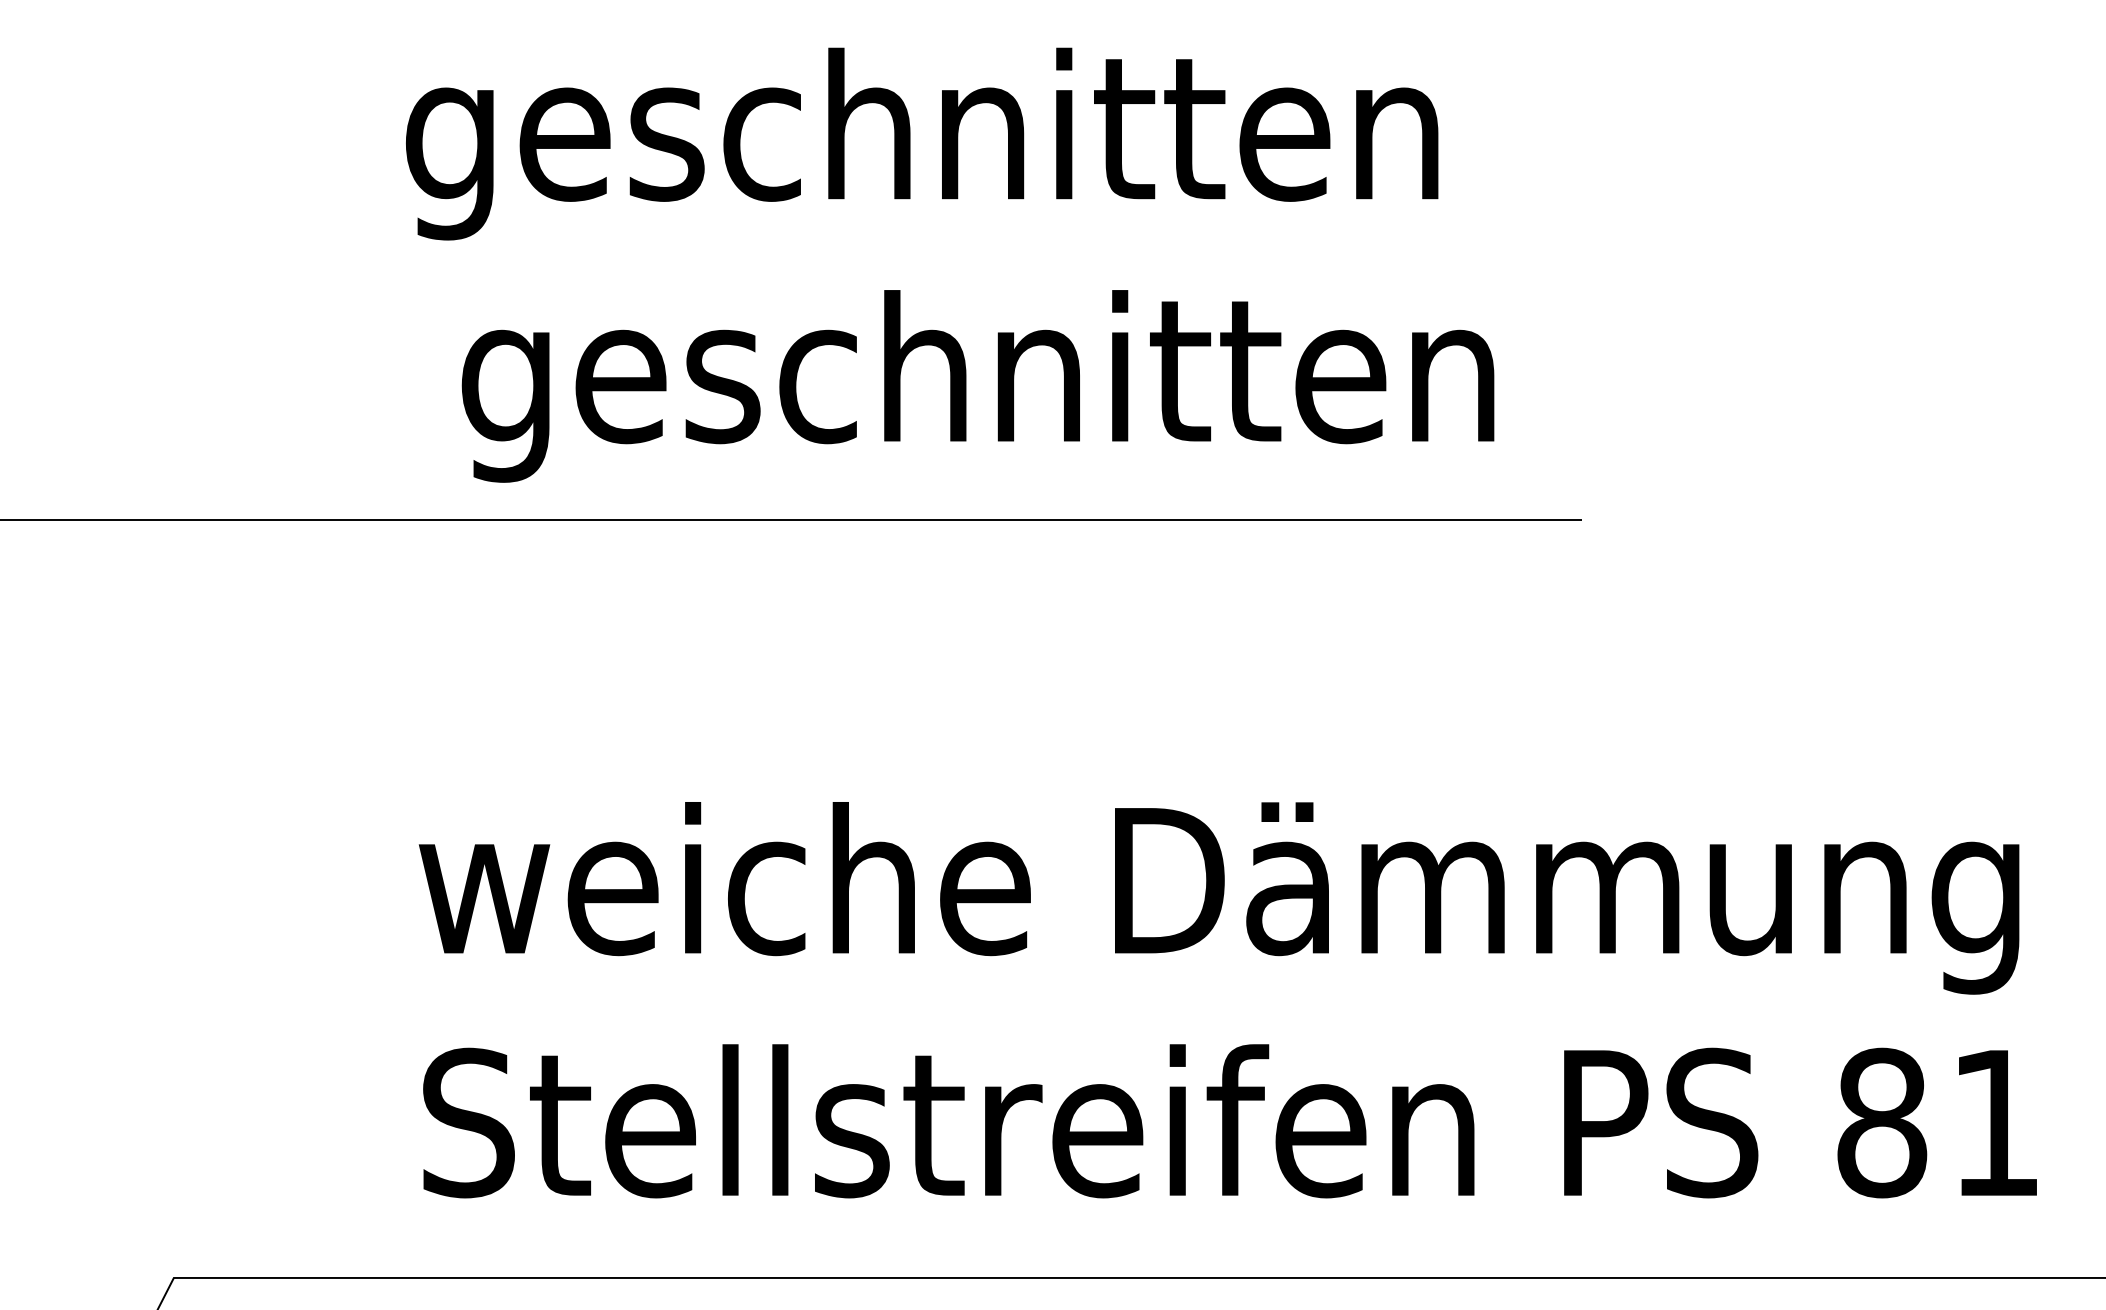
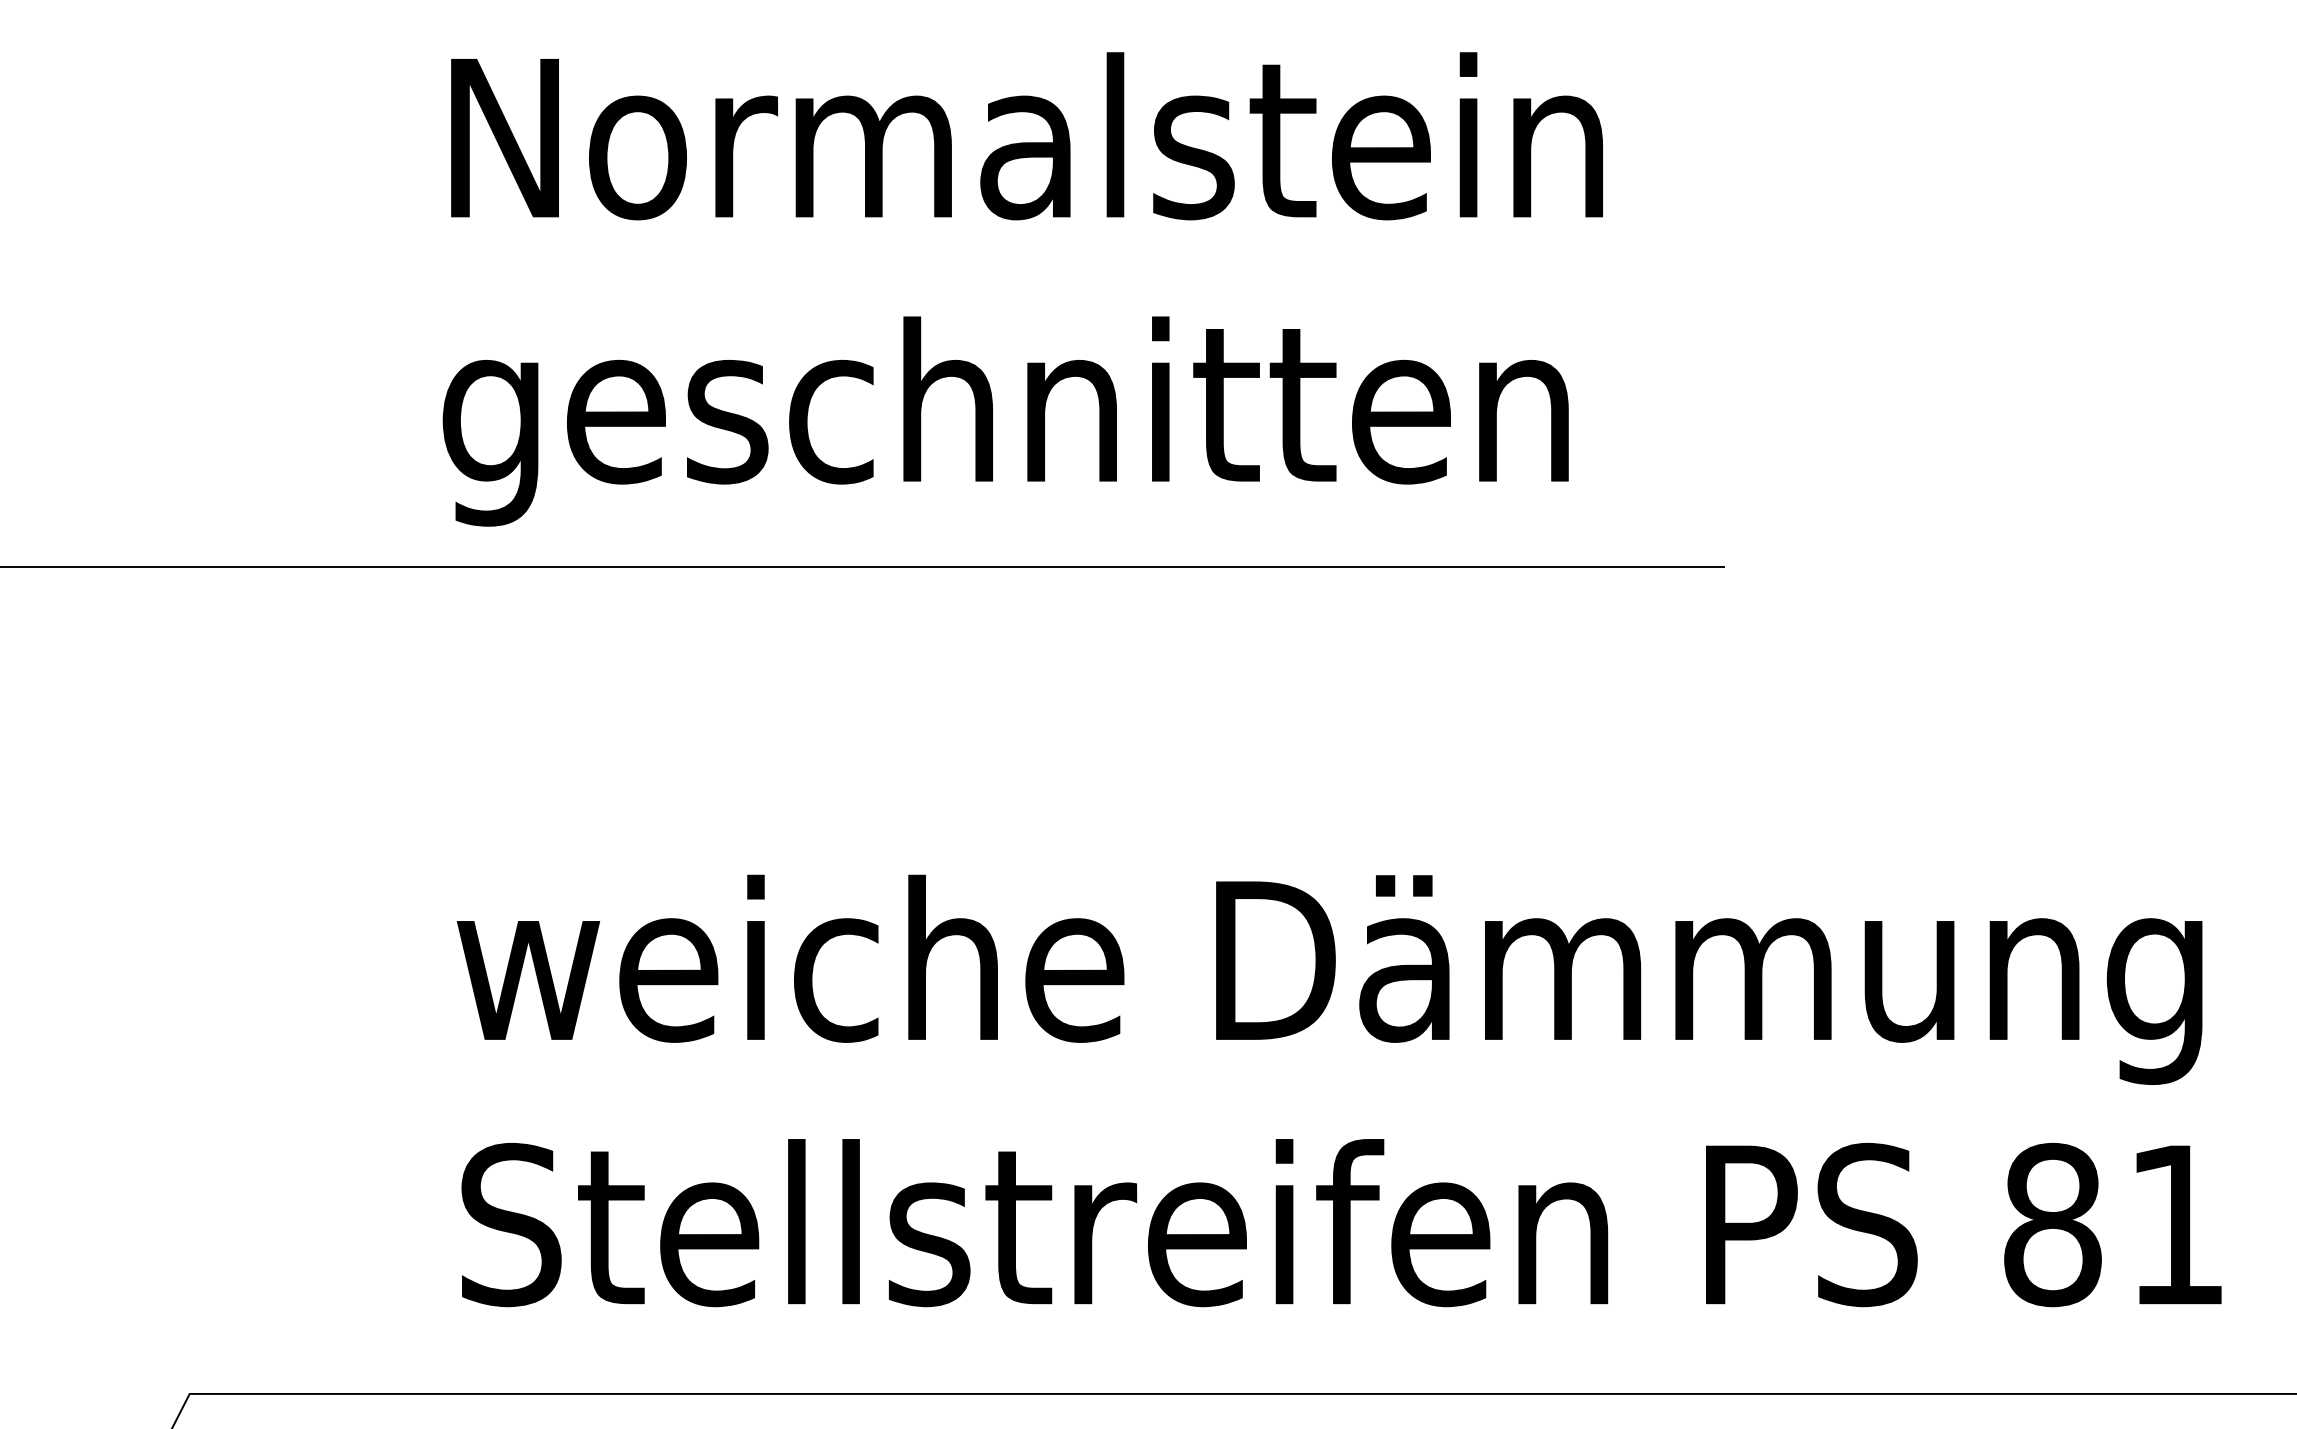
text: (937, 144) -> (1022, 157), geschnitten -> Normalstein
text: (977, 386) -> (1005, 421), moved

